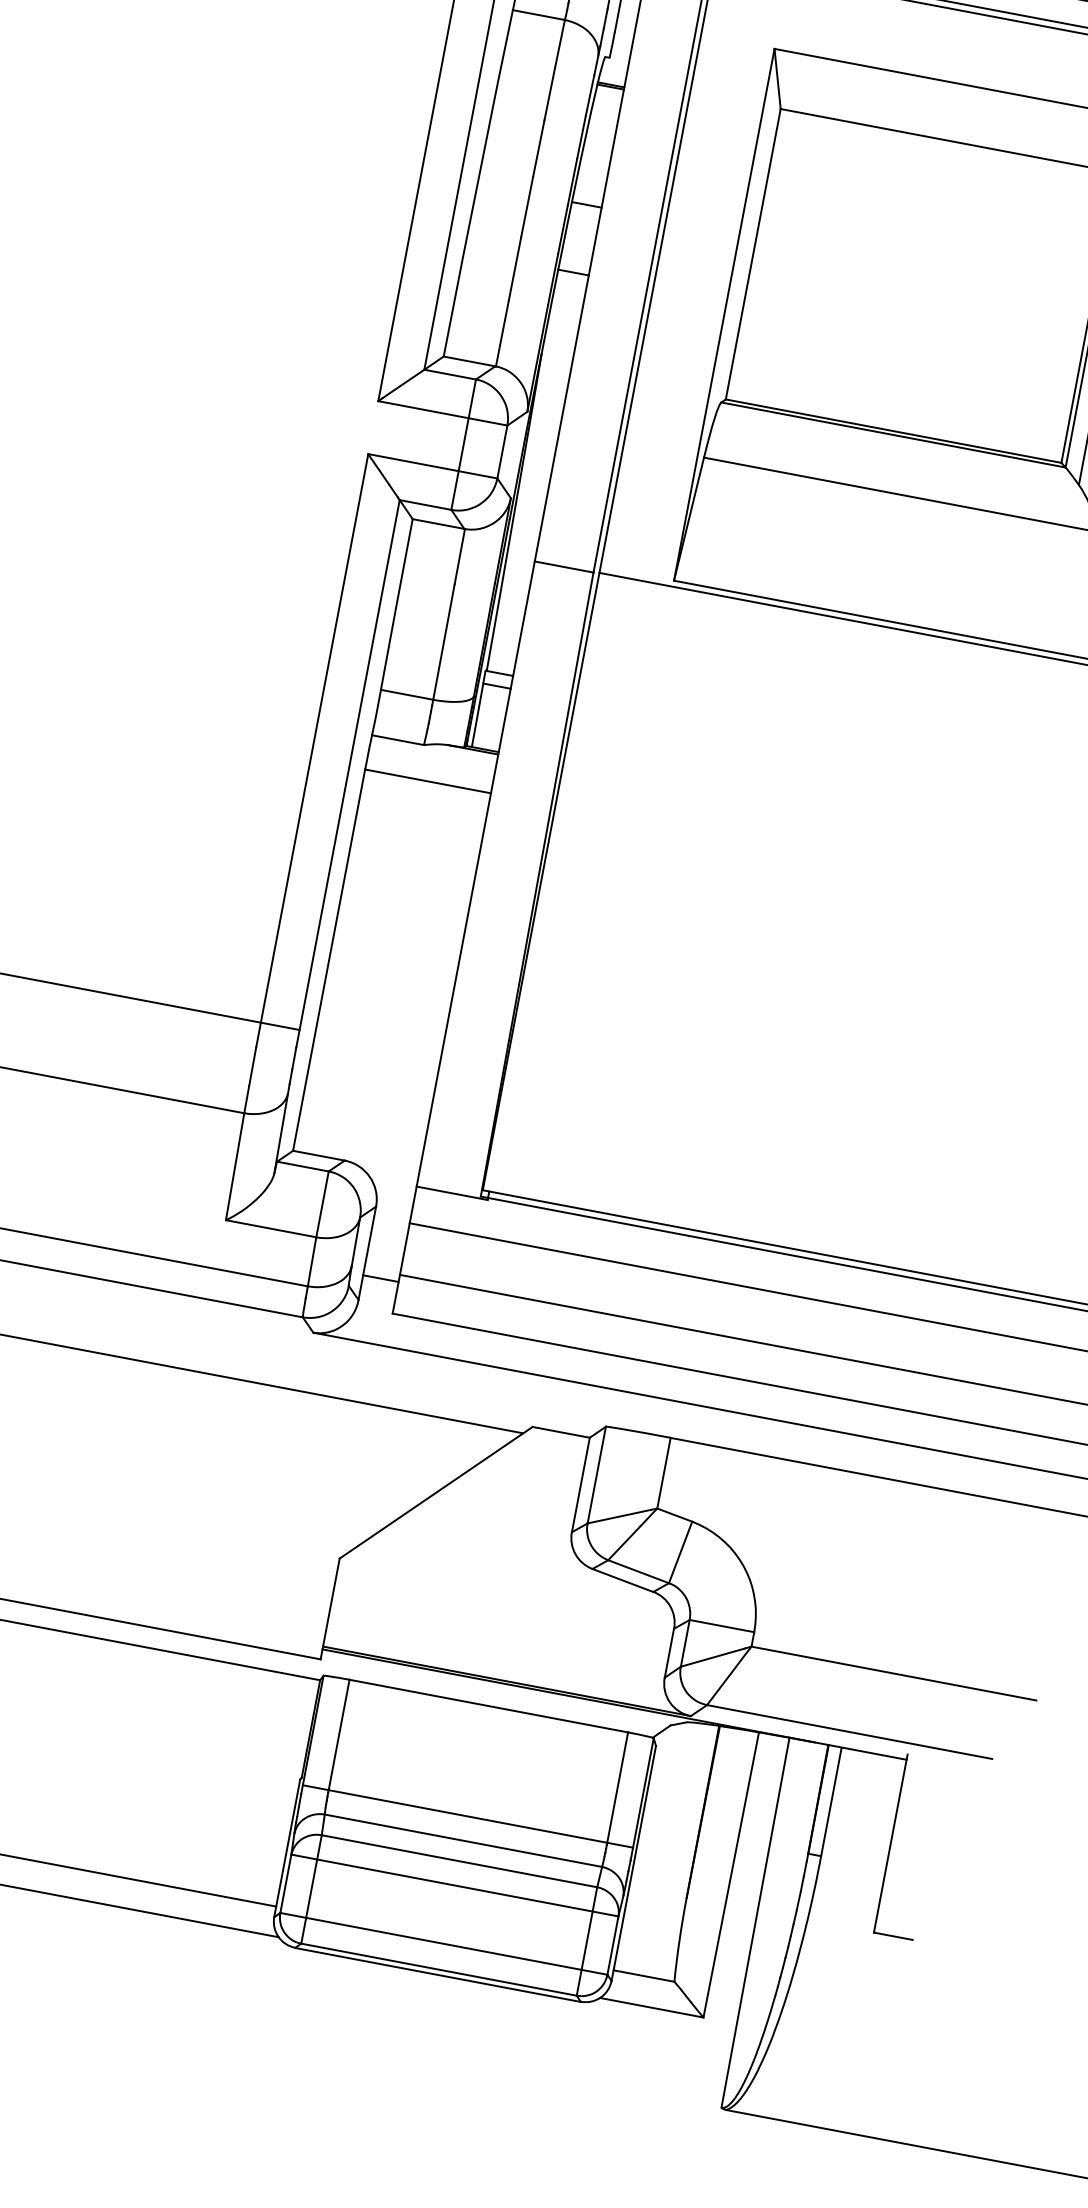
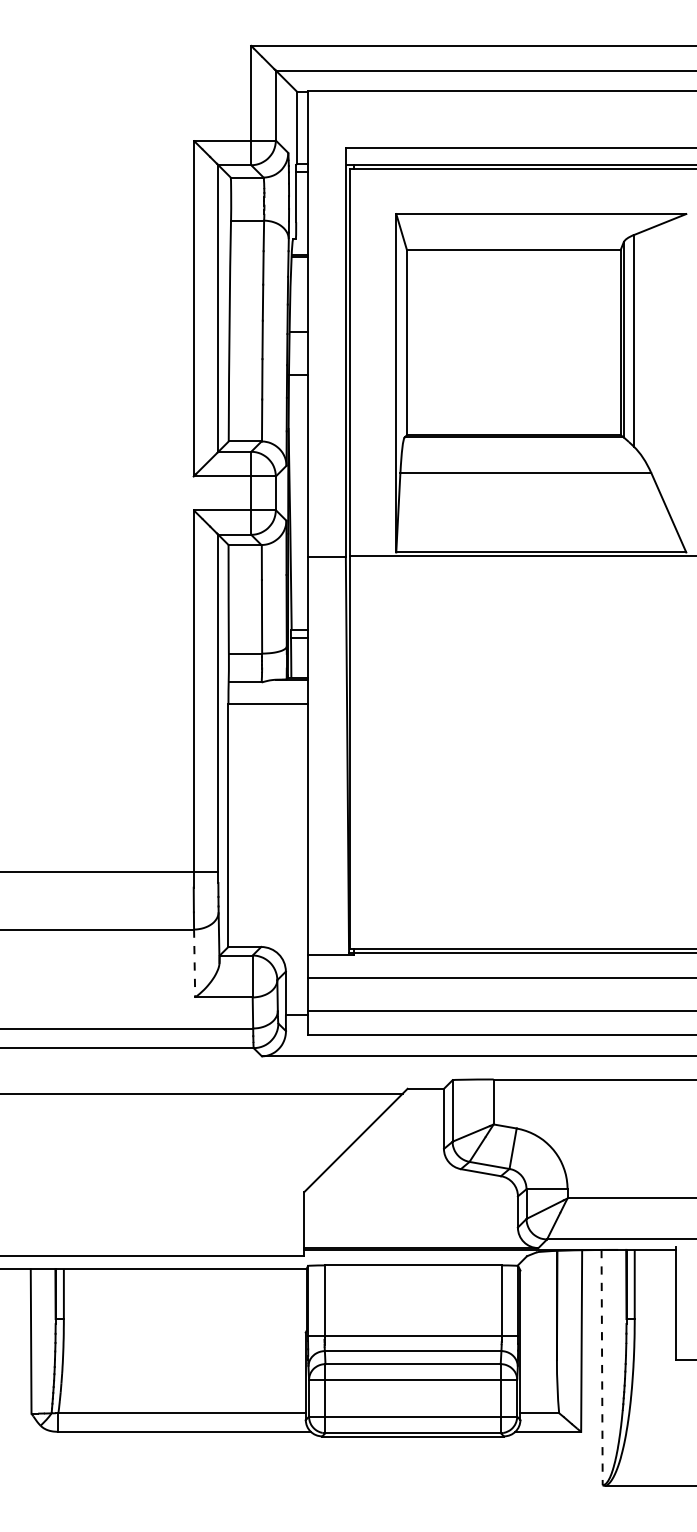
line: (234, 1166) -> (194, 963), solid -> dashed
line: (756, 1922) -> (602, 1367), solid -> dashed

